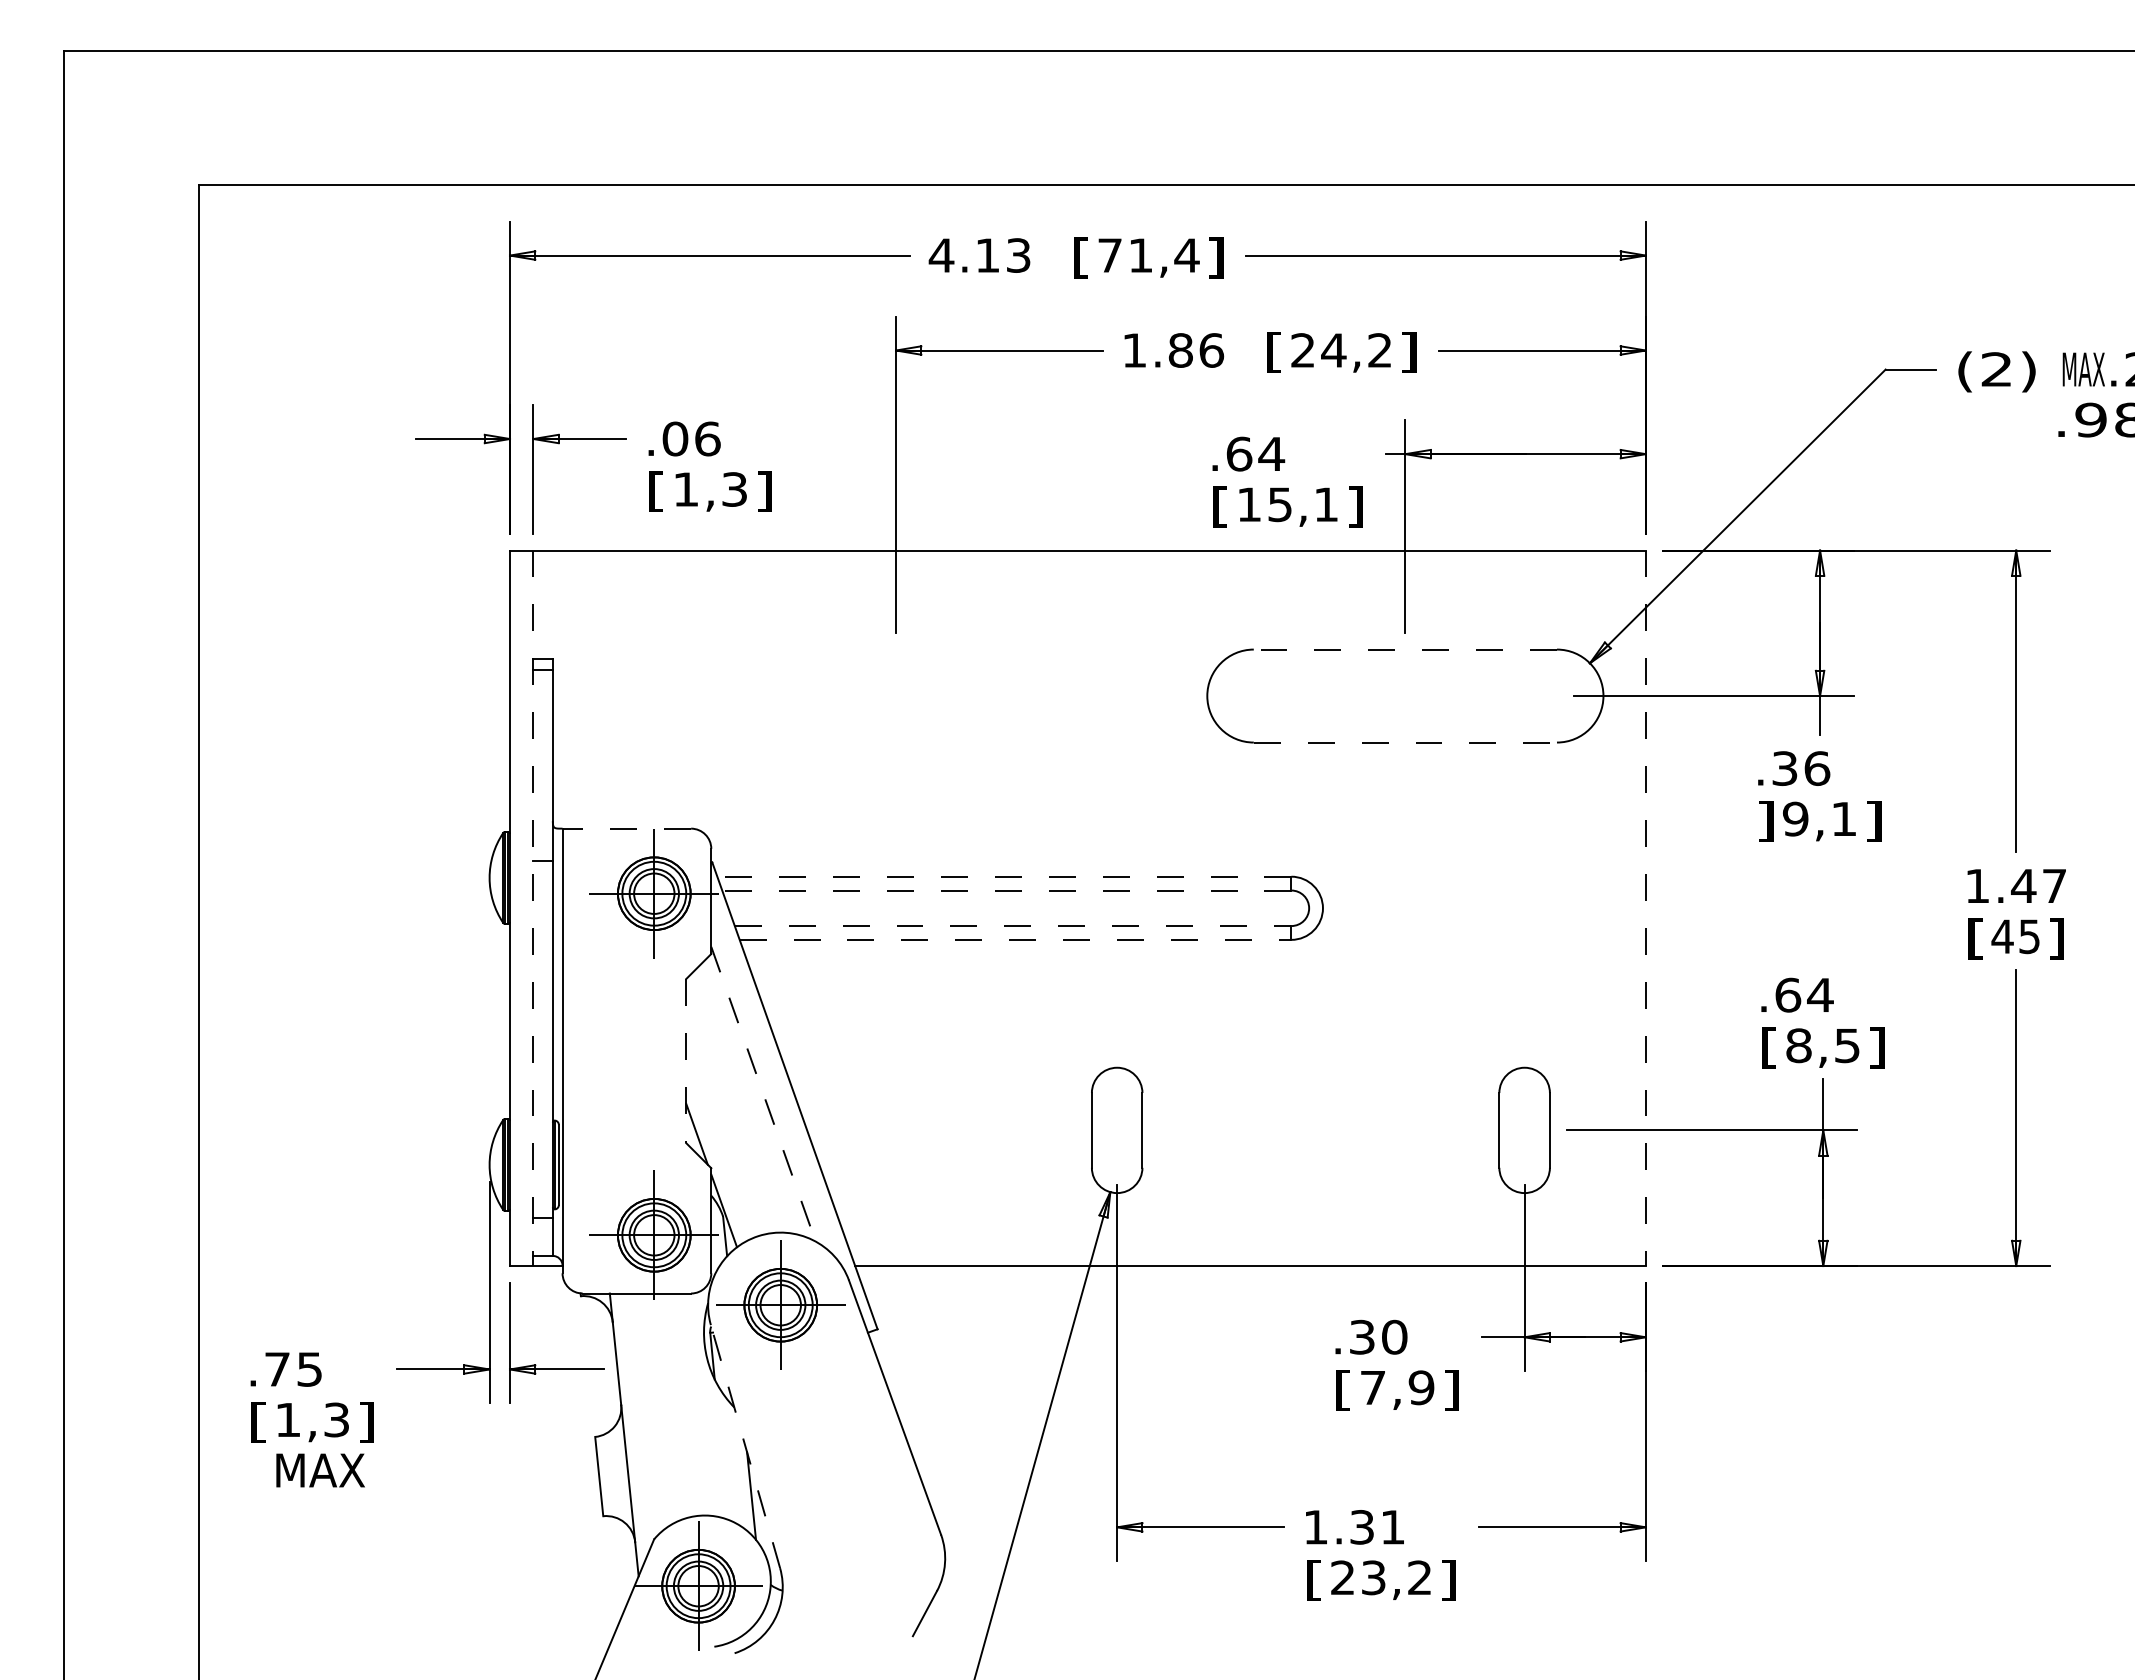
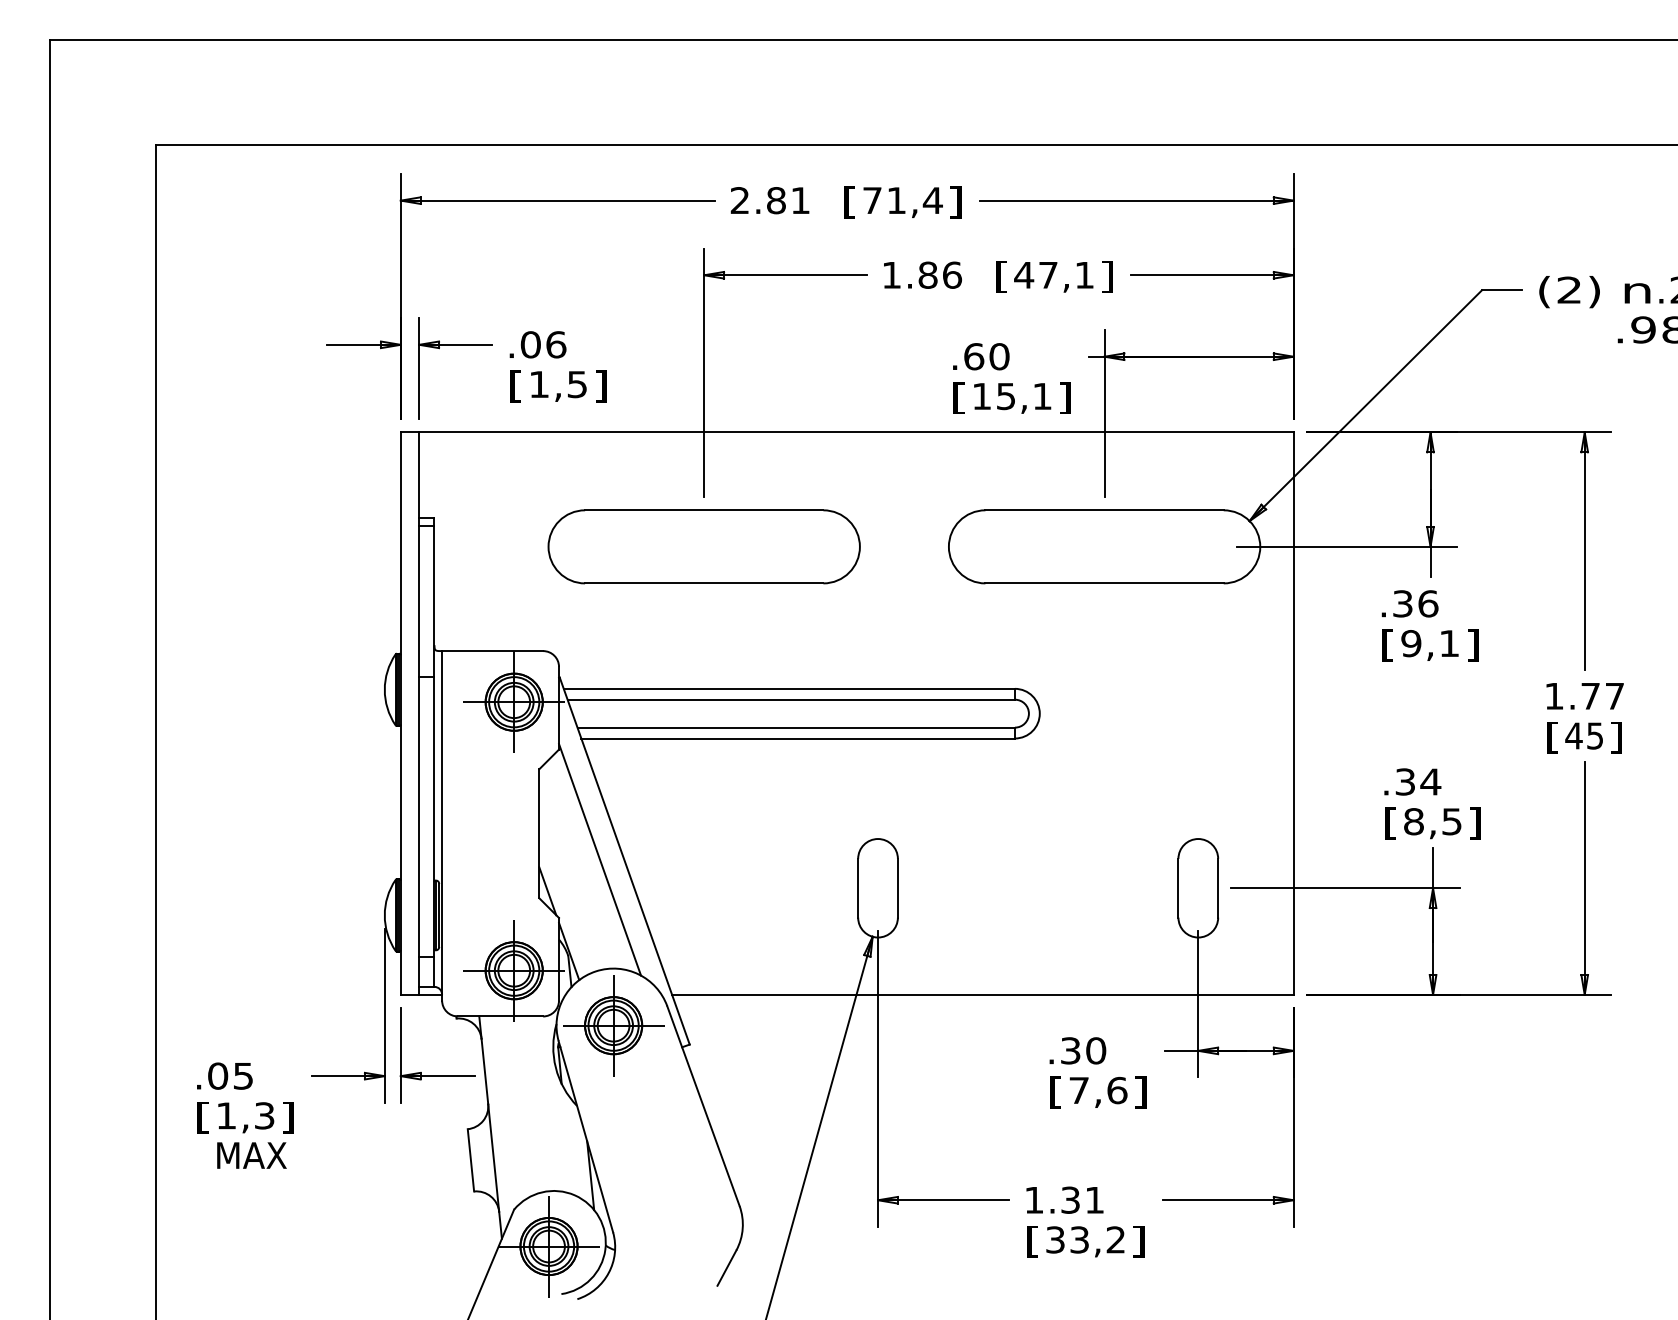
text: (979, 255) -> (769, 200), 4.13 -> 2.81
text: (1340, 350) -> (1053, 275), 24,2 -> 47,1
text: (2083, 369) -> (1637, 290), MAX -> n
text: (1271, 453) -> (999, 356), .64 -> .60
text: (734, 489) -> (577, 384), 1,3 -> 1,5
line: (1405, 649) -> (1104, 510), dashed -> solid
part: (895, 695) -> (703, 546), added
line: (1405, 742) -> (1104, 583), dashed -> solid
text: (1766, 821) -> (1388, 645), ] -> [
line: (626, 828) -> (492, 650), dashed -> solid
line: (1003, 876) -> (788, 688), dashed -> solid
text: (2023, 885) -> (1590, 695), 1.47 -> 1.77
line: (1006, 890) -> (791, 699), dashed -> solid
line: (533, 908) -> (419, 713), dashed -> solid
line: (1645, 908) -> (1293, 713), dashed -> solid
line: (1013, 926) -> (796, 727), dashed -> solid
line: (1015, 939) -> (798, 738), dashed -> solid
text: (1788, 994) -> (1405, 781), .64 -> .34
line: (686, 1061) -> (539, 834), dashed -> solid
line: (763, 1094) -> (600, 860), dashed -> solid
text: (277, 1369) -> (218, 1076), .75 -> .05
text: (1421, 1387) -> (1117, 1090), 7,9 -> 7,6
line: (745, 1446) -> (585, 1136), dashed -> solid
text: (1342, 1577) -> (1055, 1239), 23,2 -> 33,2

